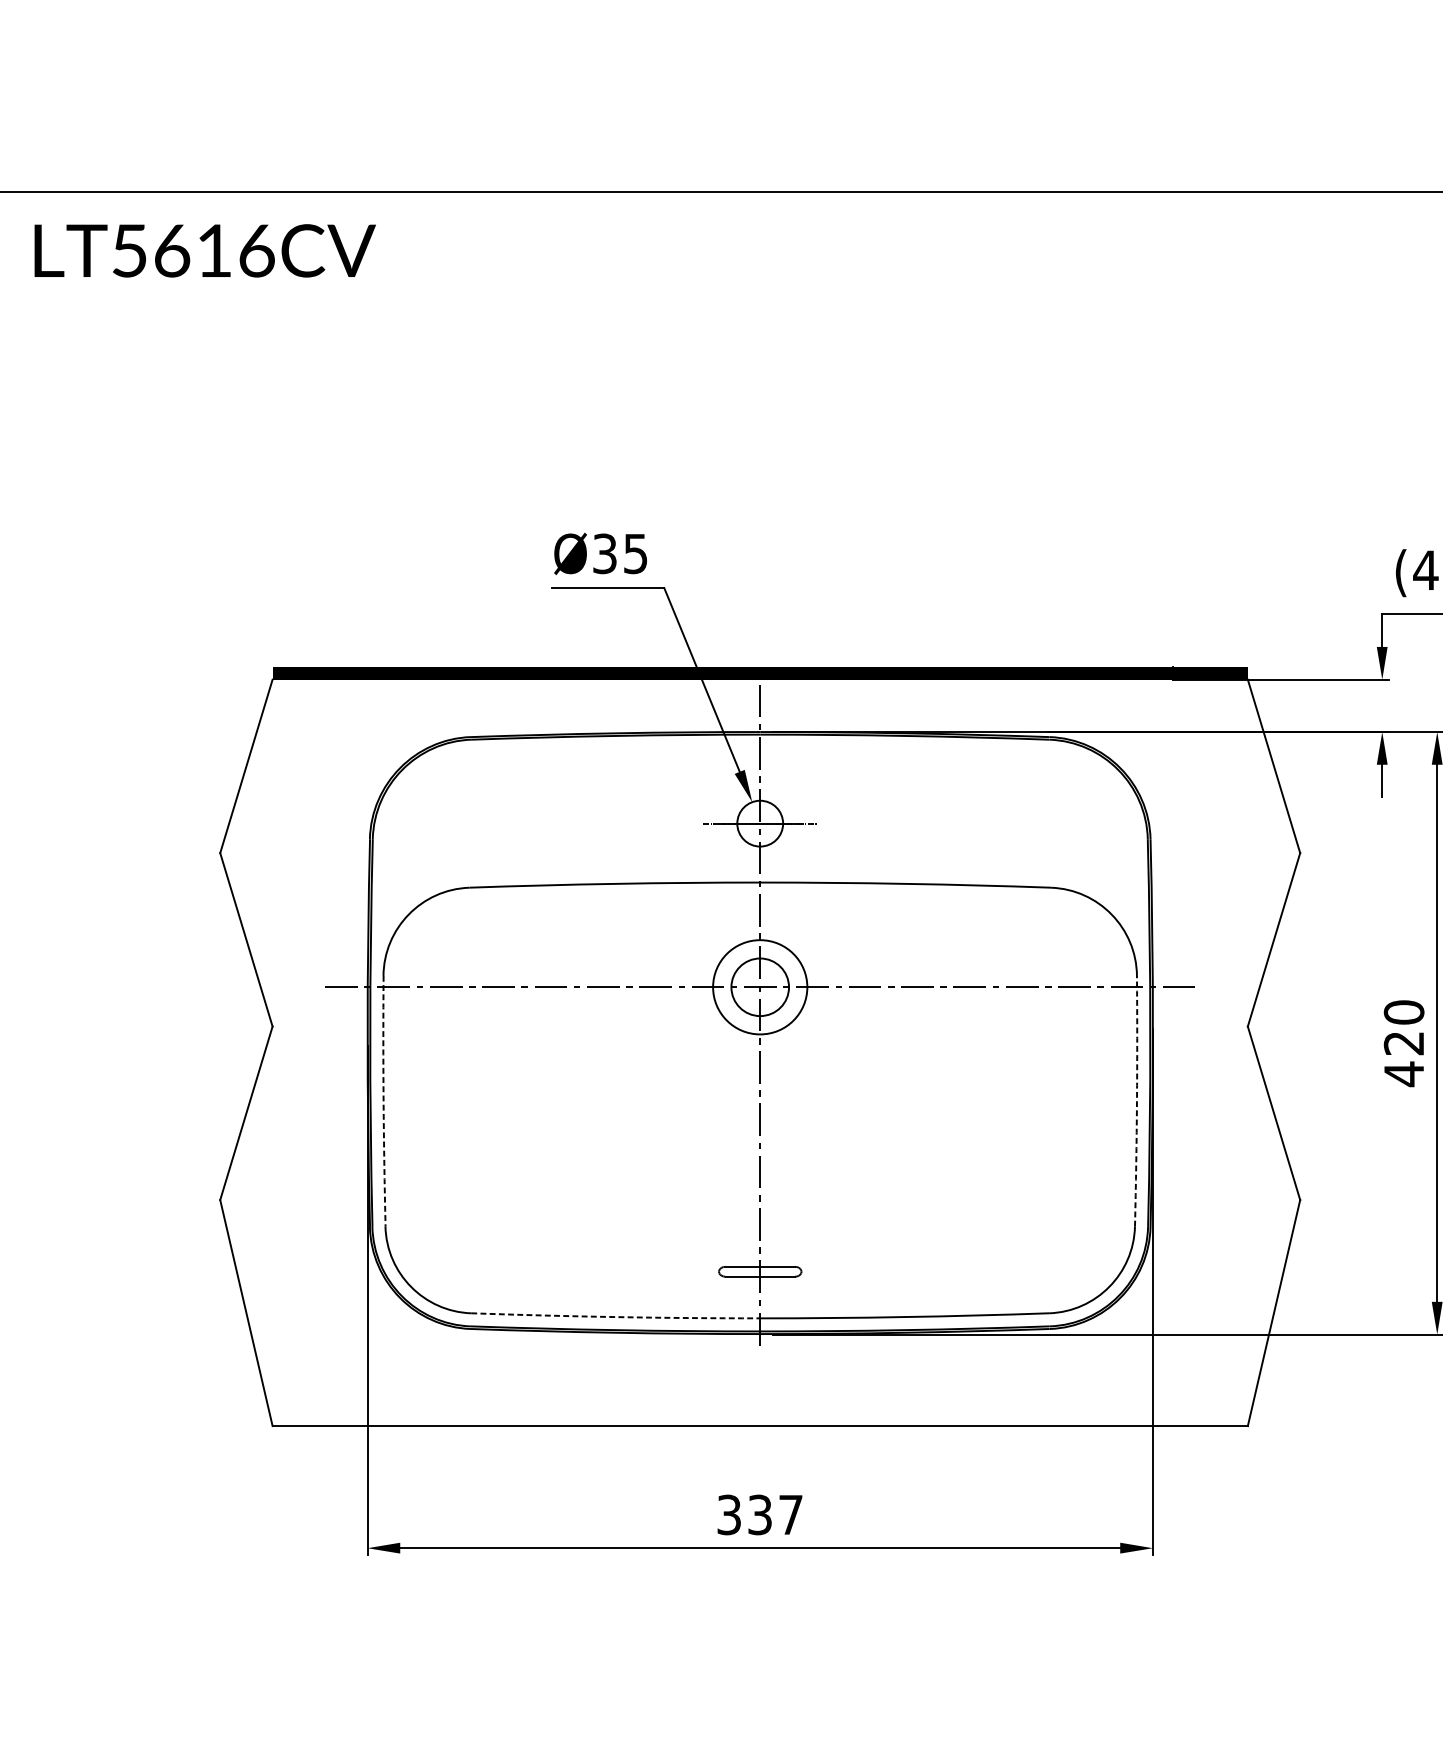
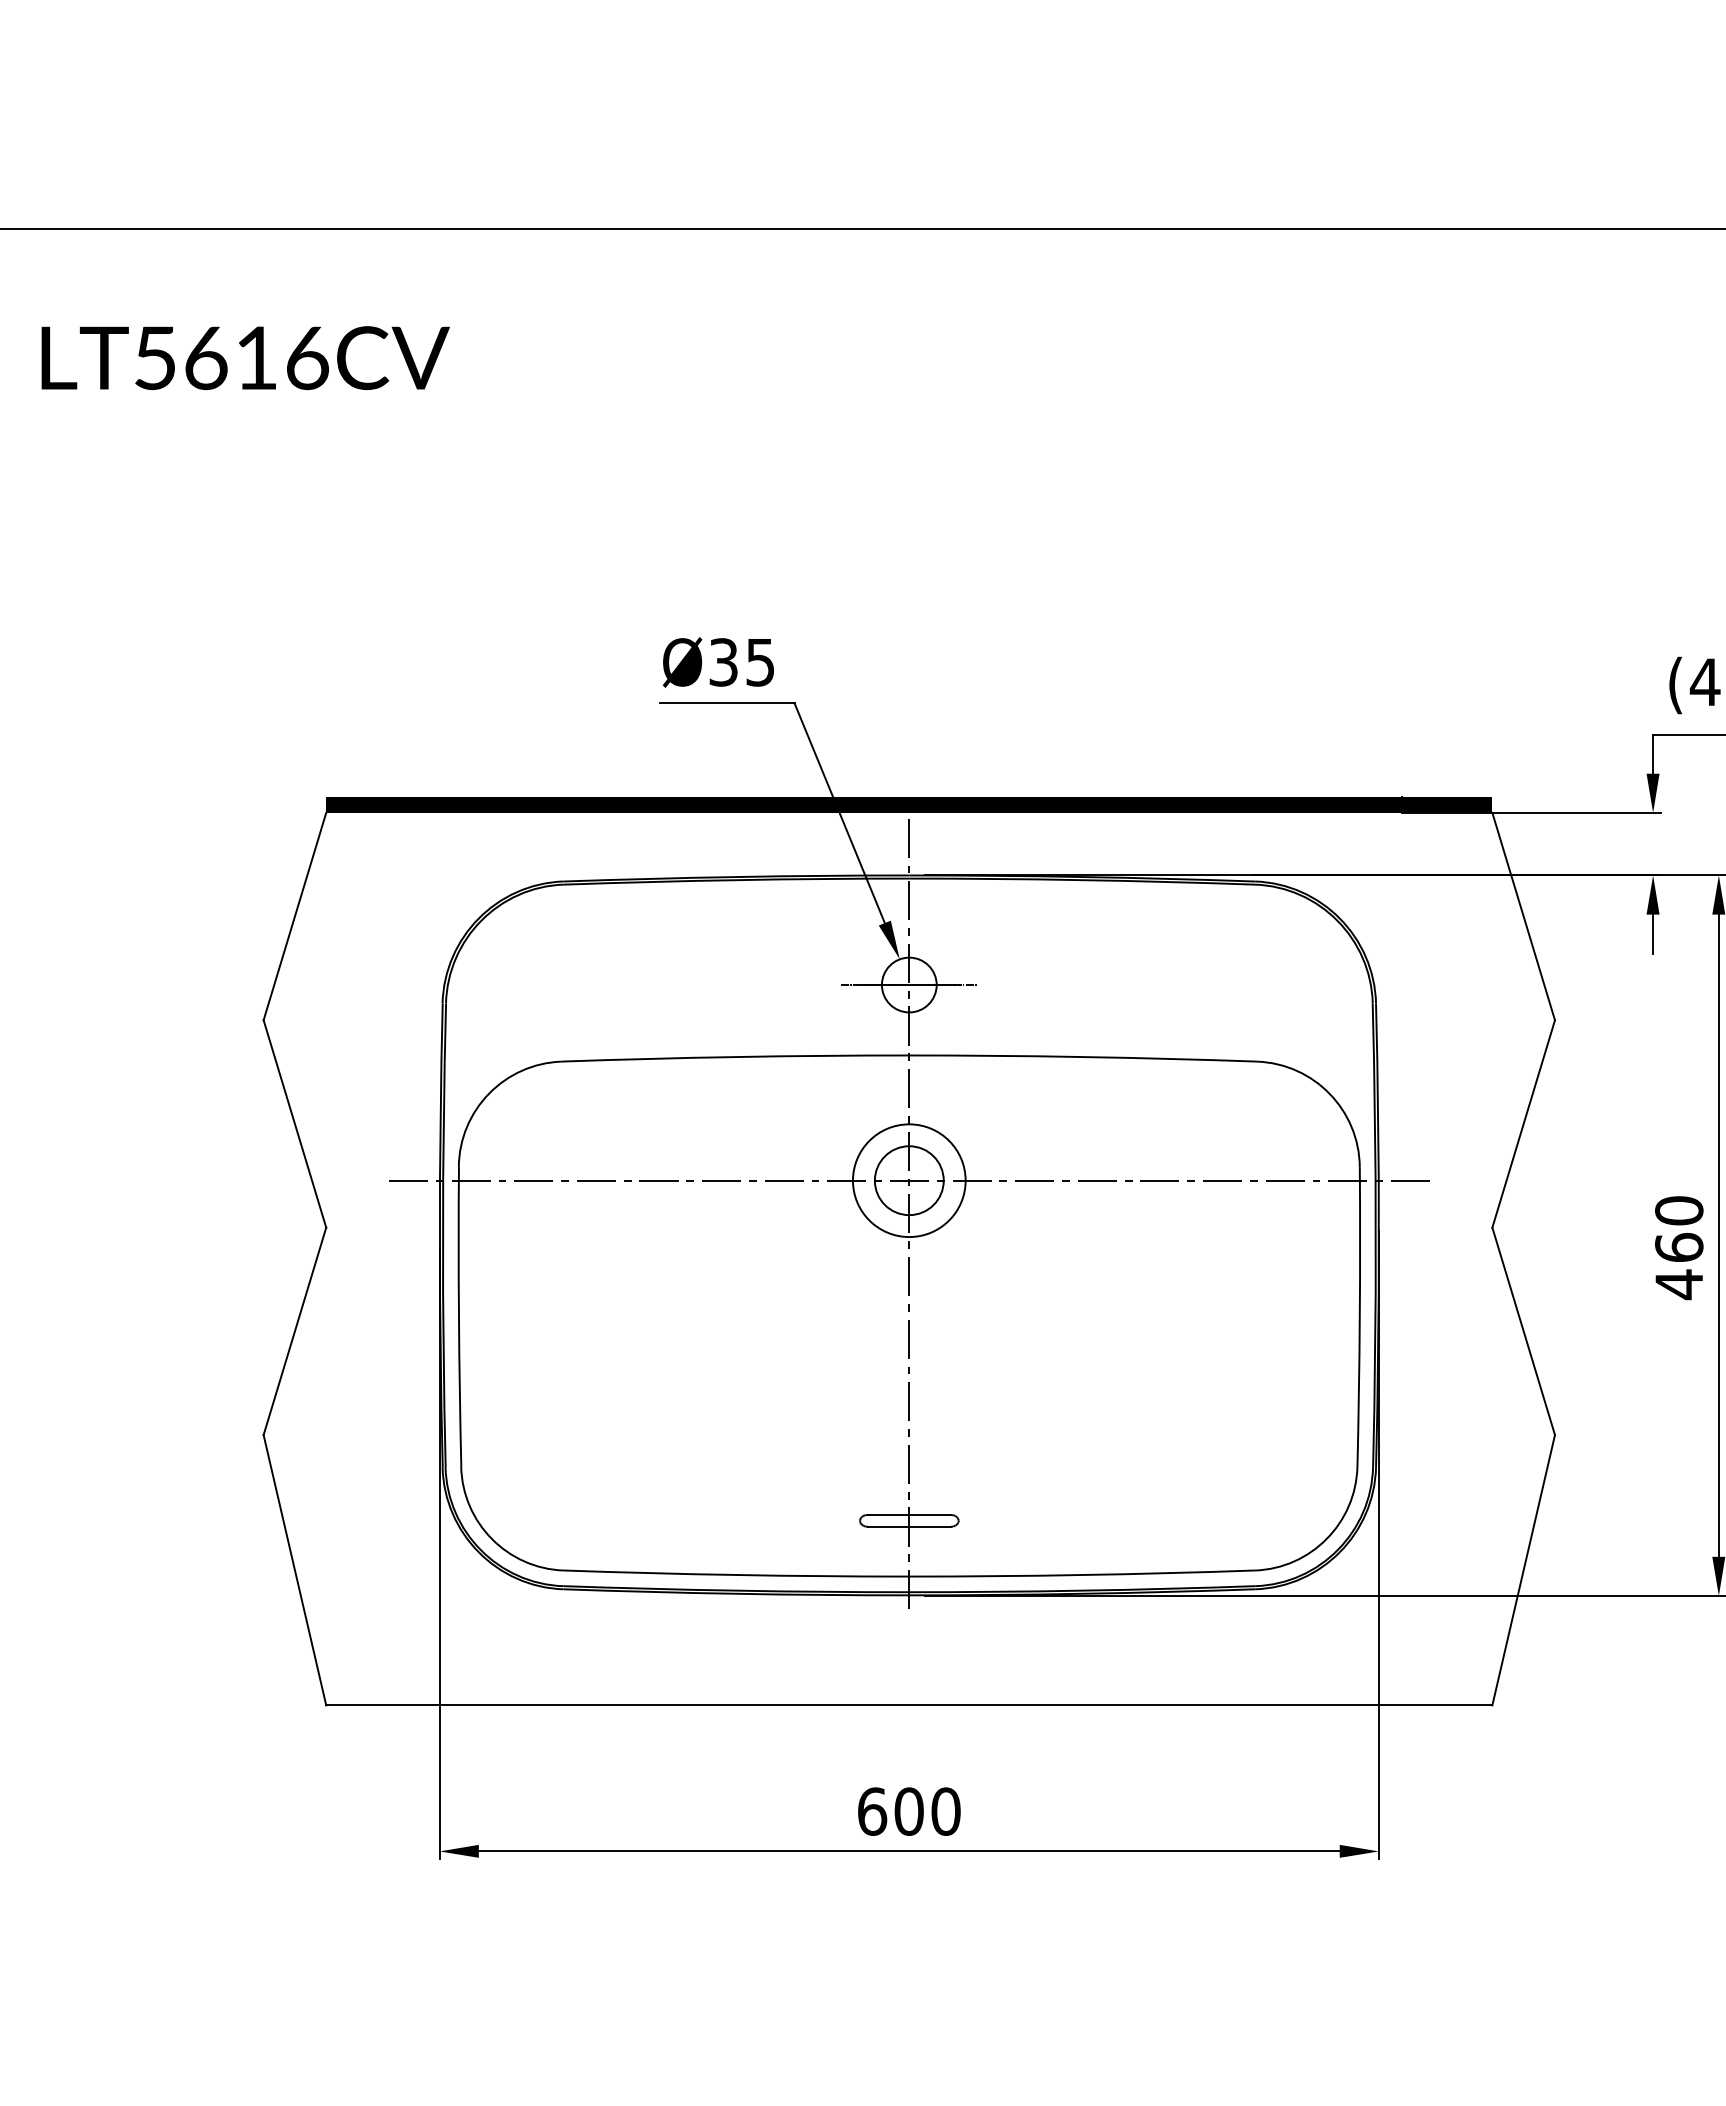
text: (205, 251) -> (245, 358), moved
text: (1404, 1042) -> (1679, 1246), 420 -> 460
arc: (383, 1100) -> (458, 1316), dashed -> solid
arc: (1136, 1100) -> (1359, 1316), dashed -> solid
arc: (615, 1317) -> (736, 1575), dashed -> solid
text: (760, 1514) -> (909, 1811), 337 -> 600

